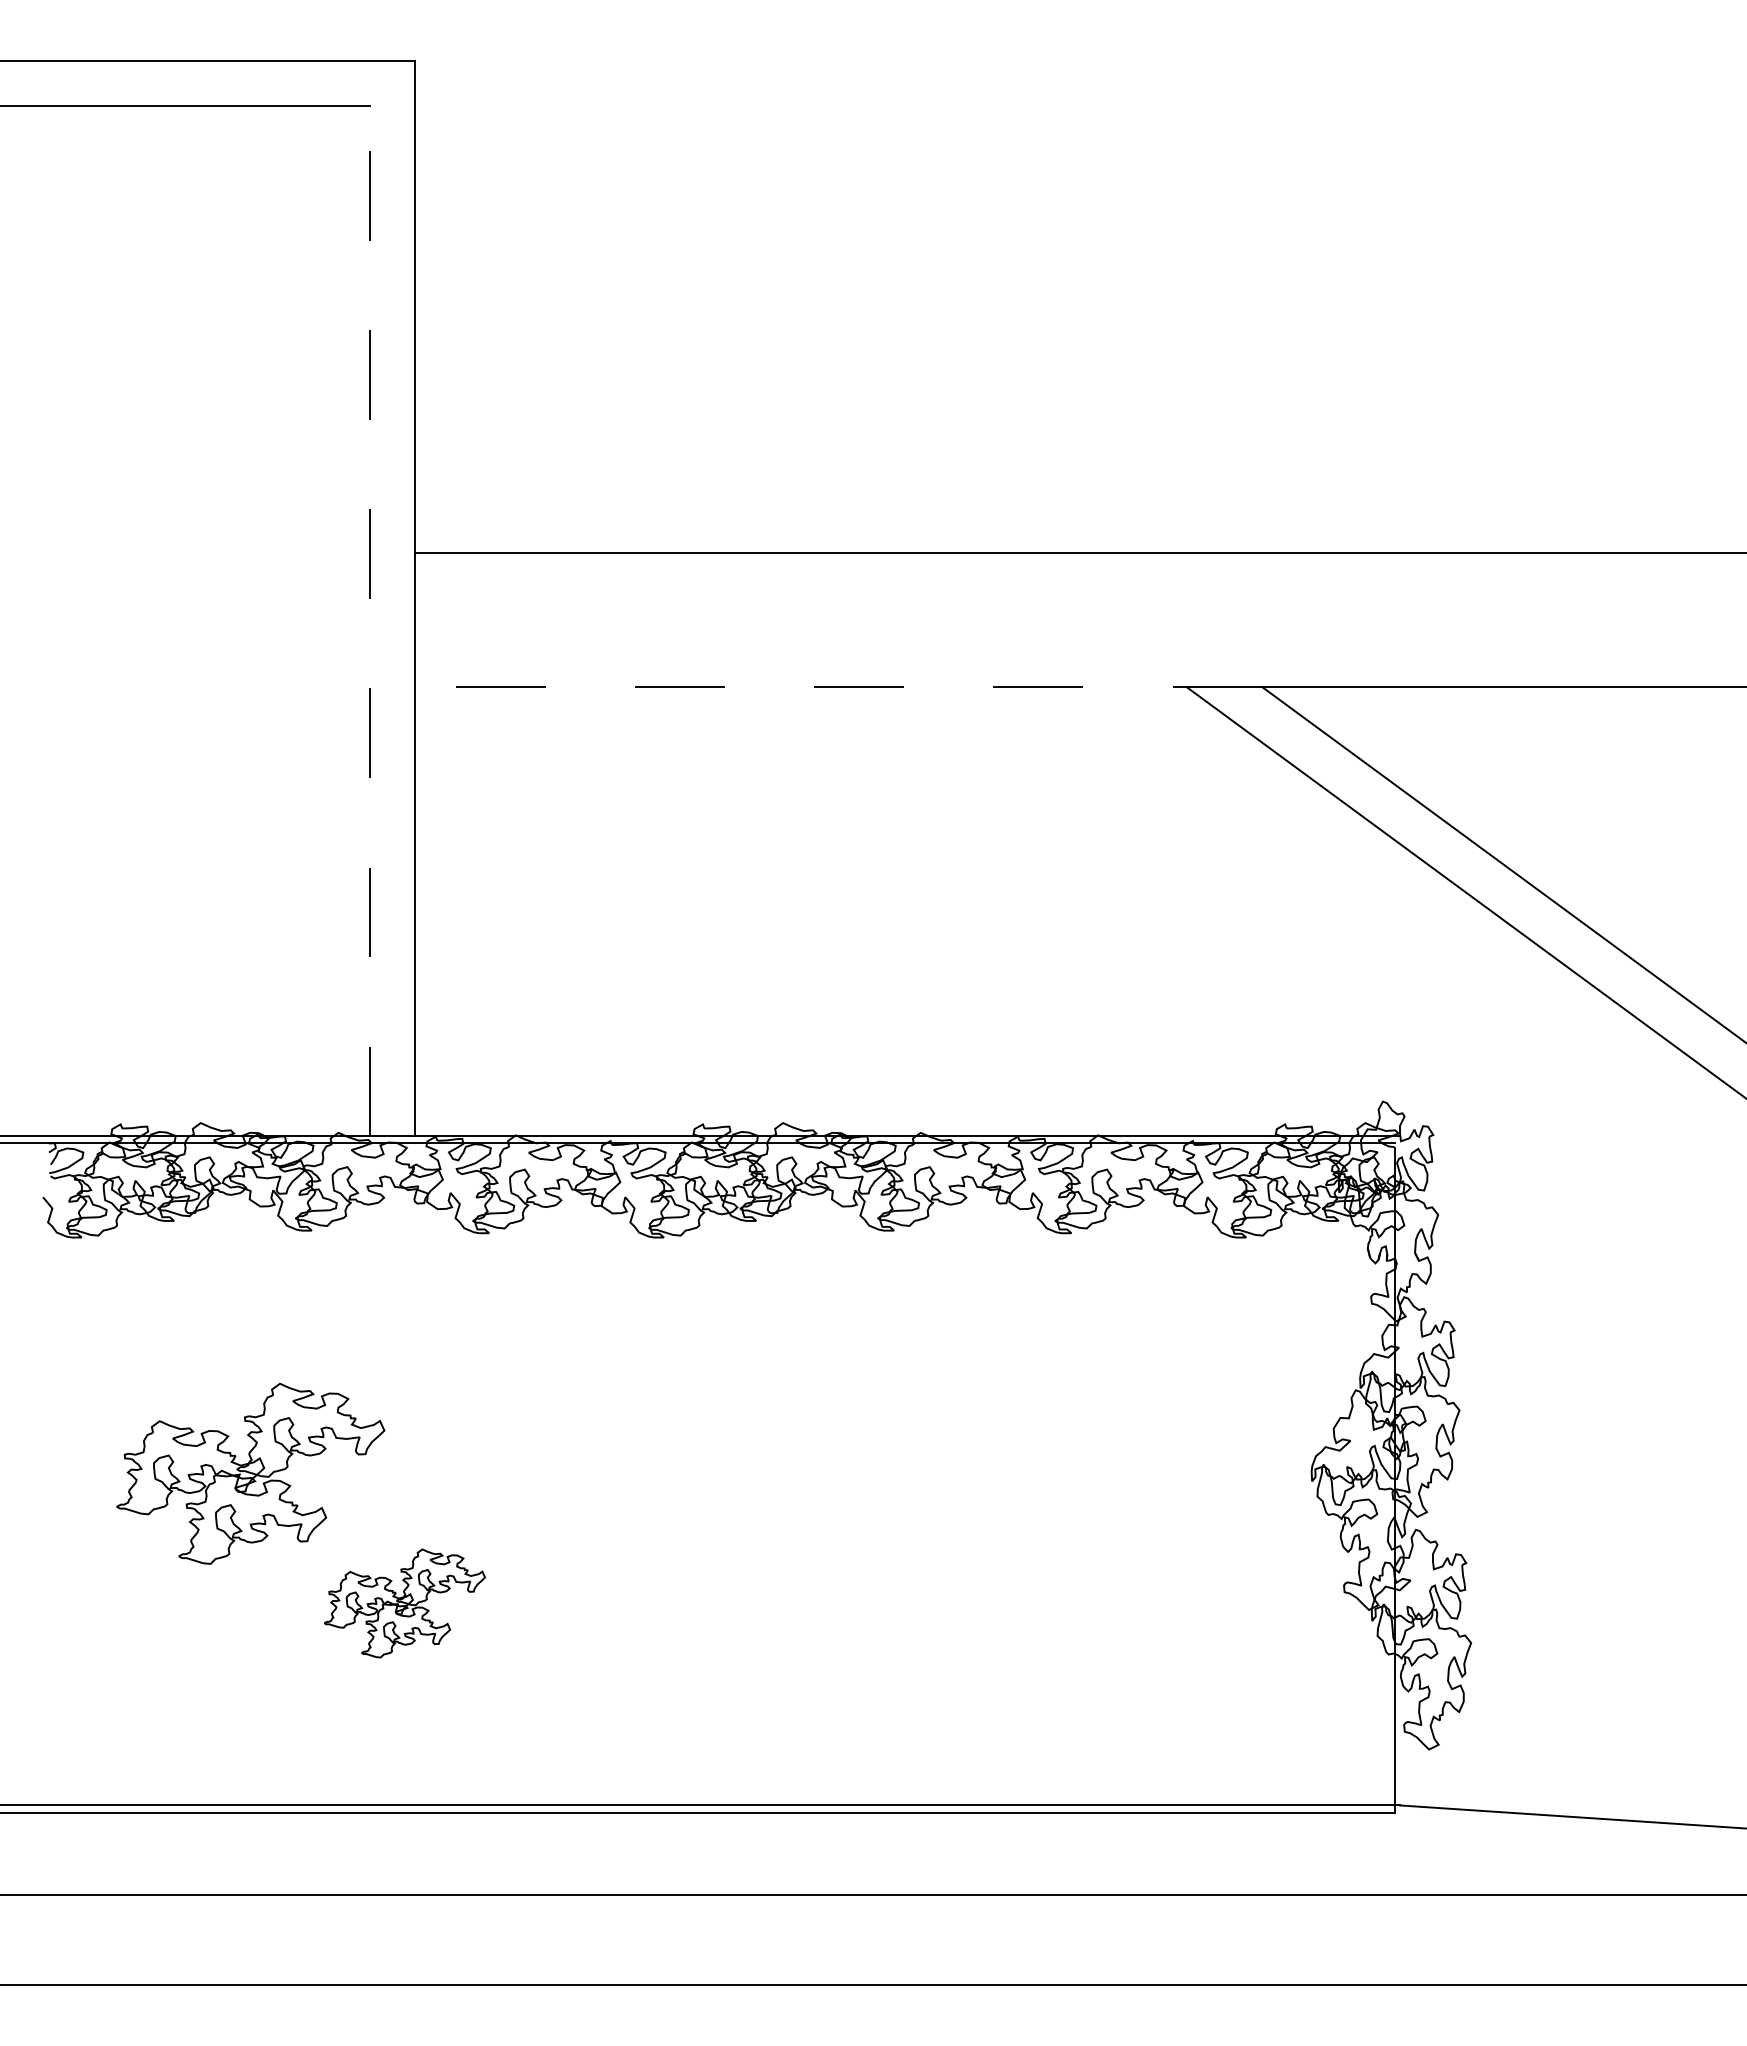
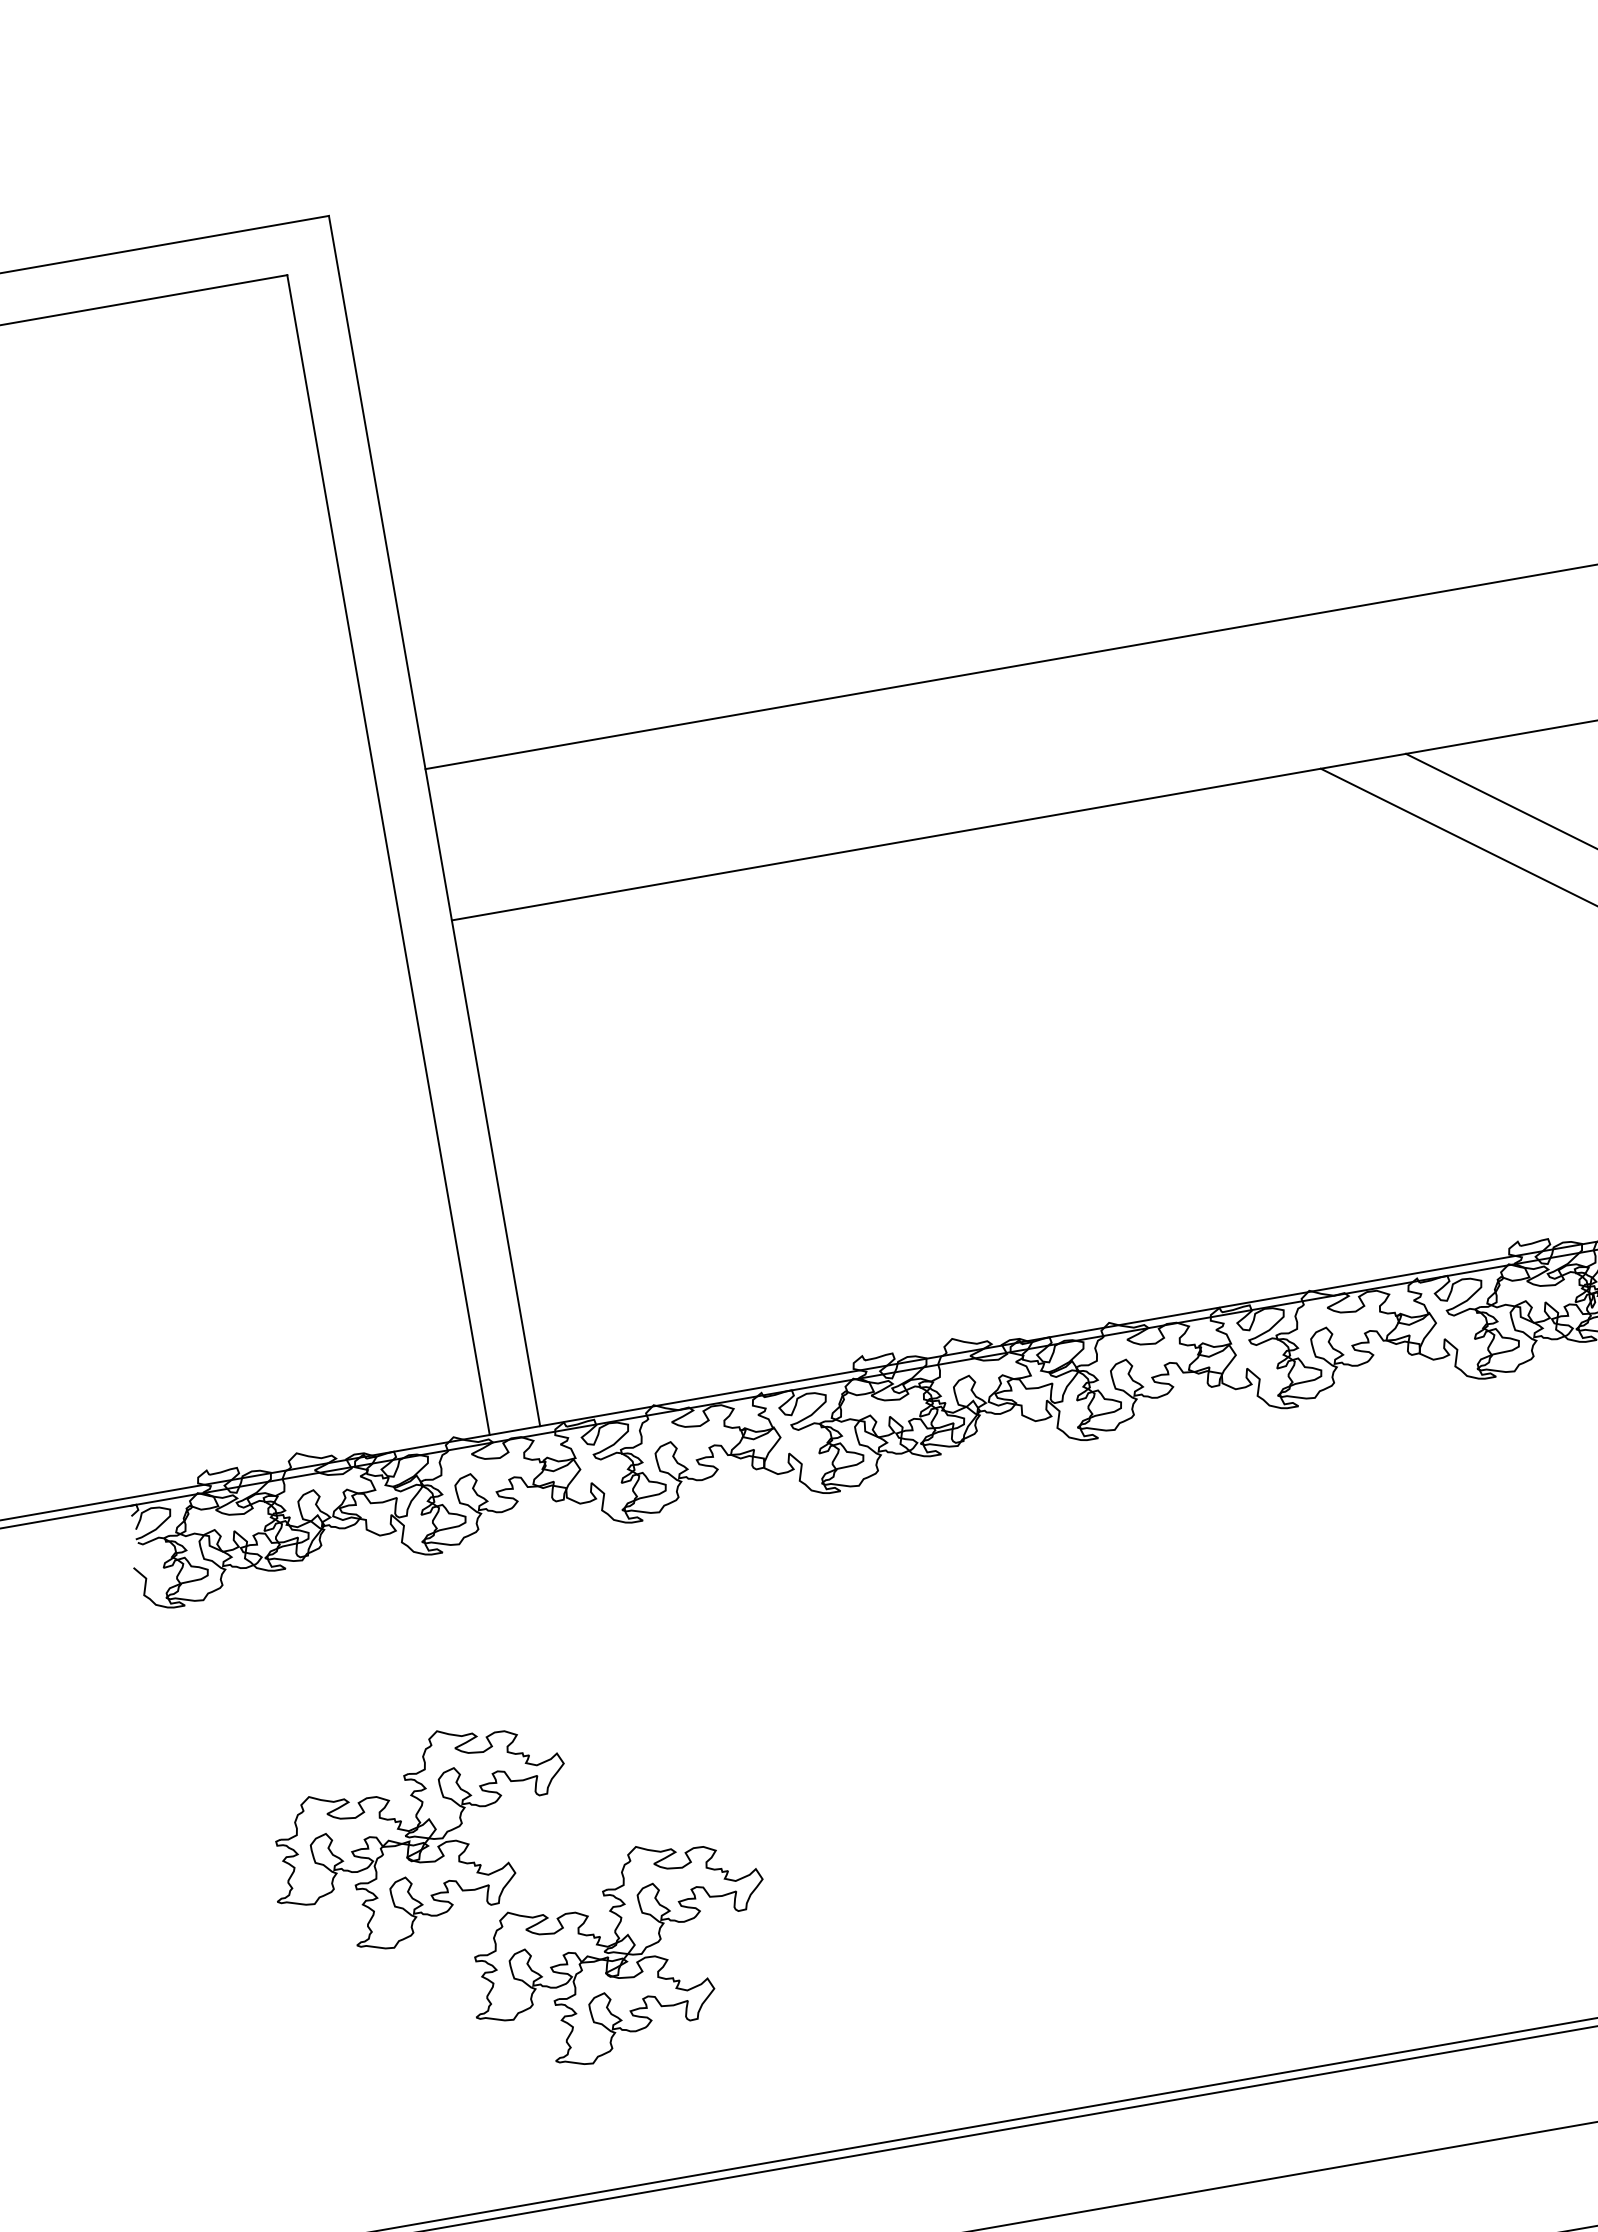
line: (370, 620) -> (388, 854), dashed -> solid
line: (838, 687) -> (929, 837), dashed -> solid
part: (404, 1603) -> (620, 1954), size x1.67

